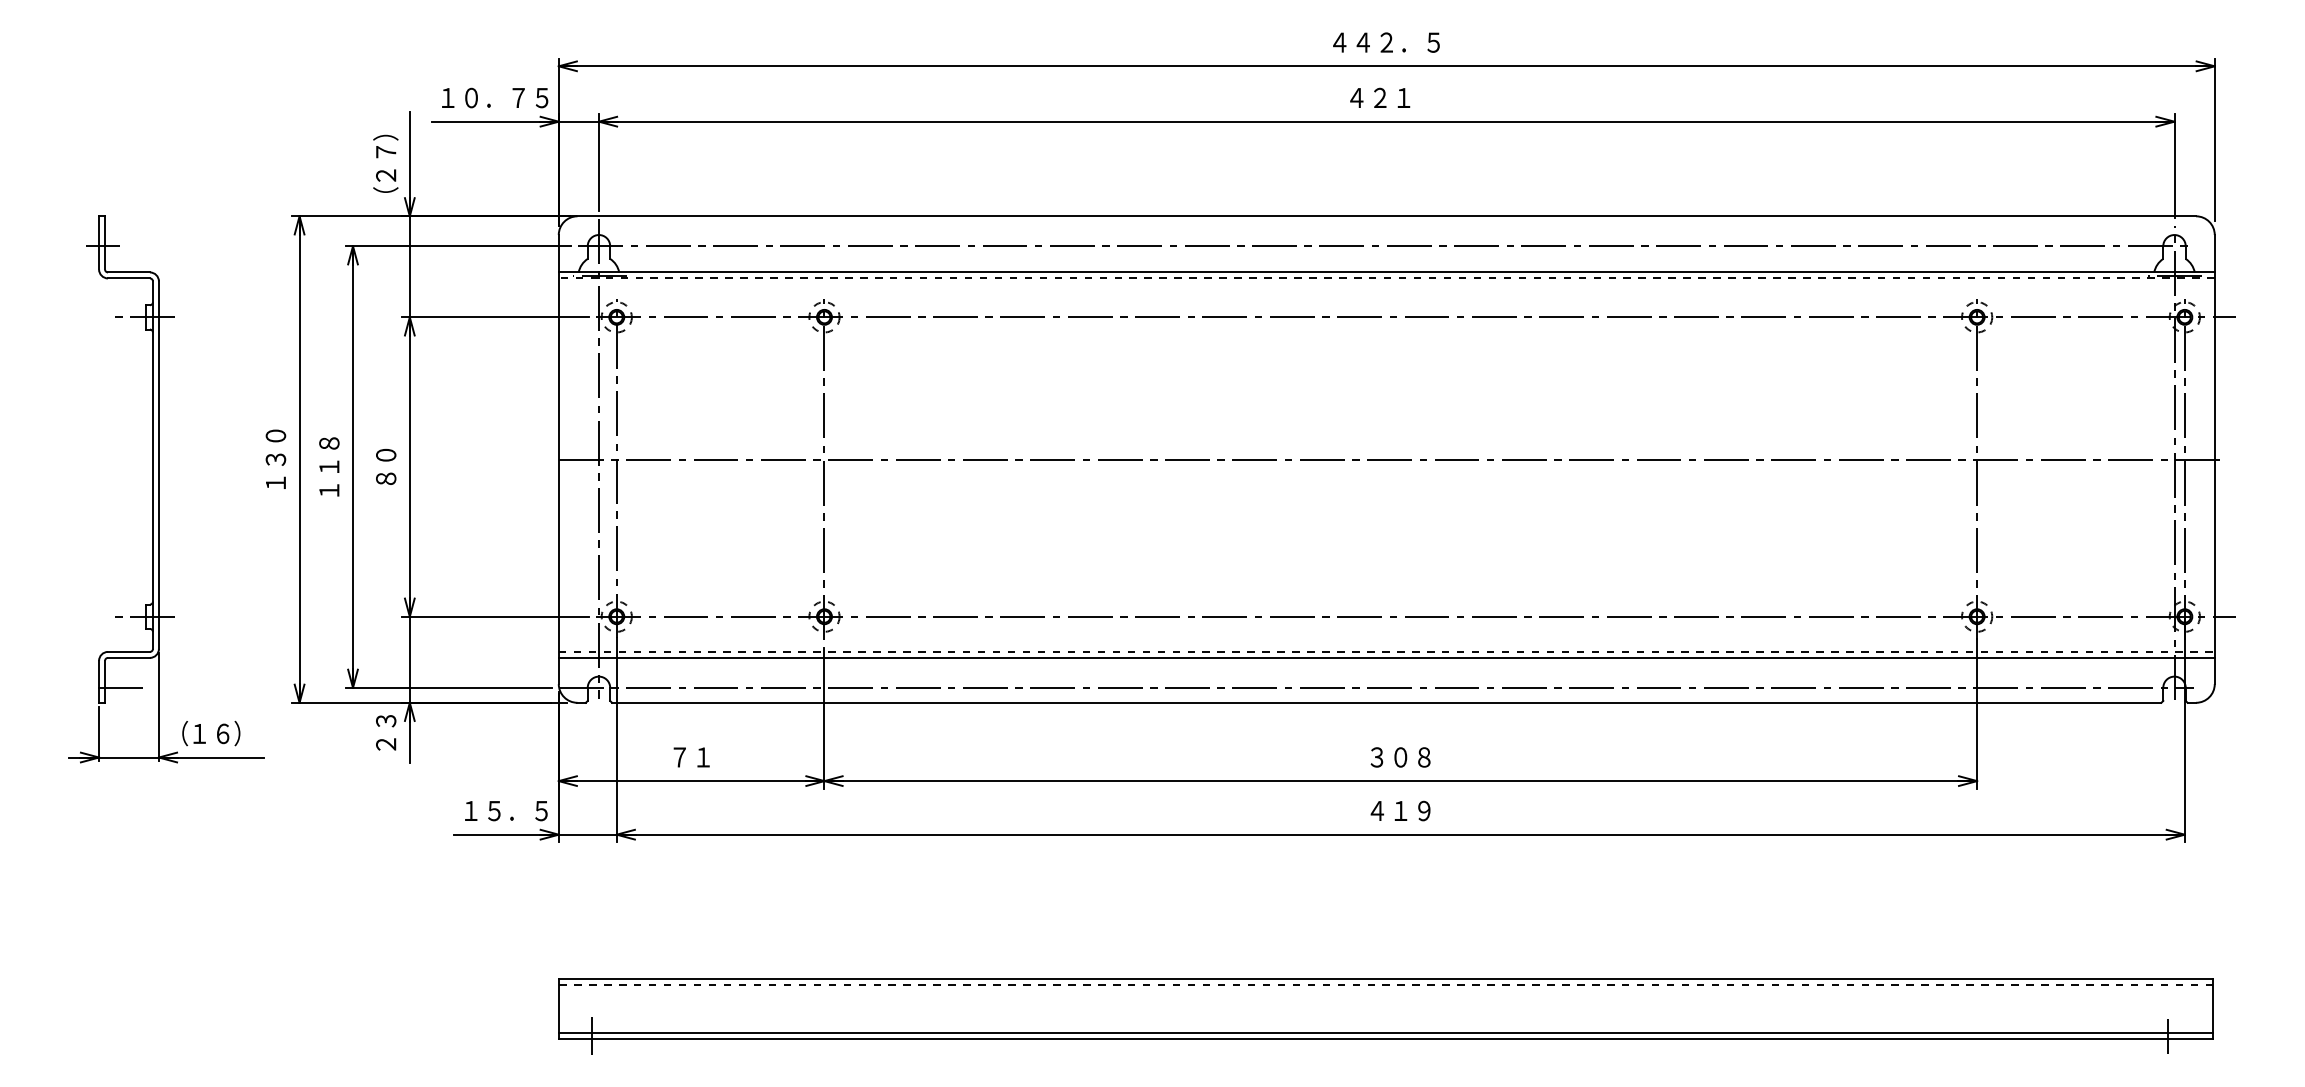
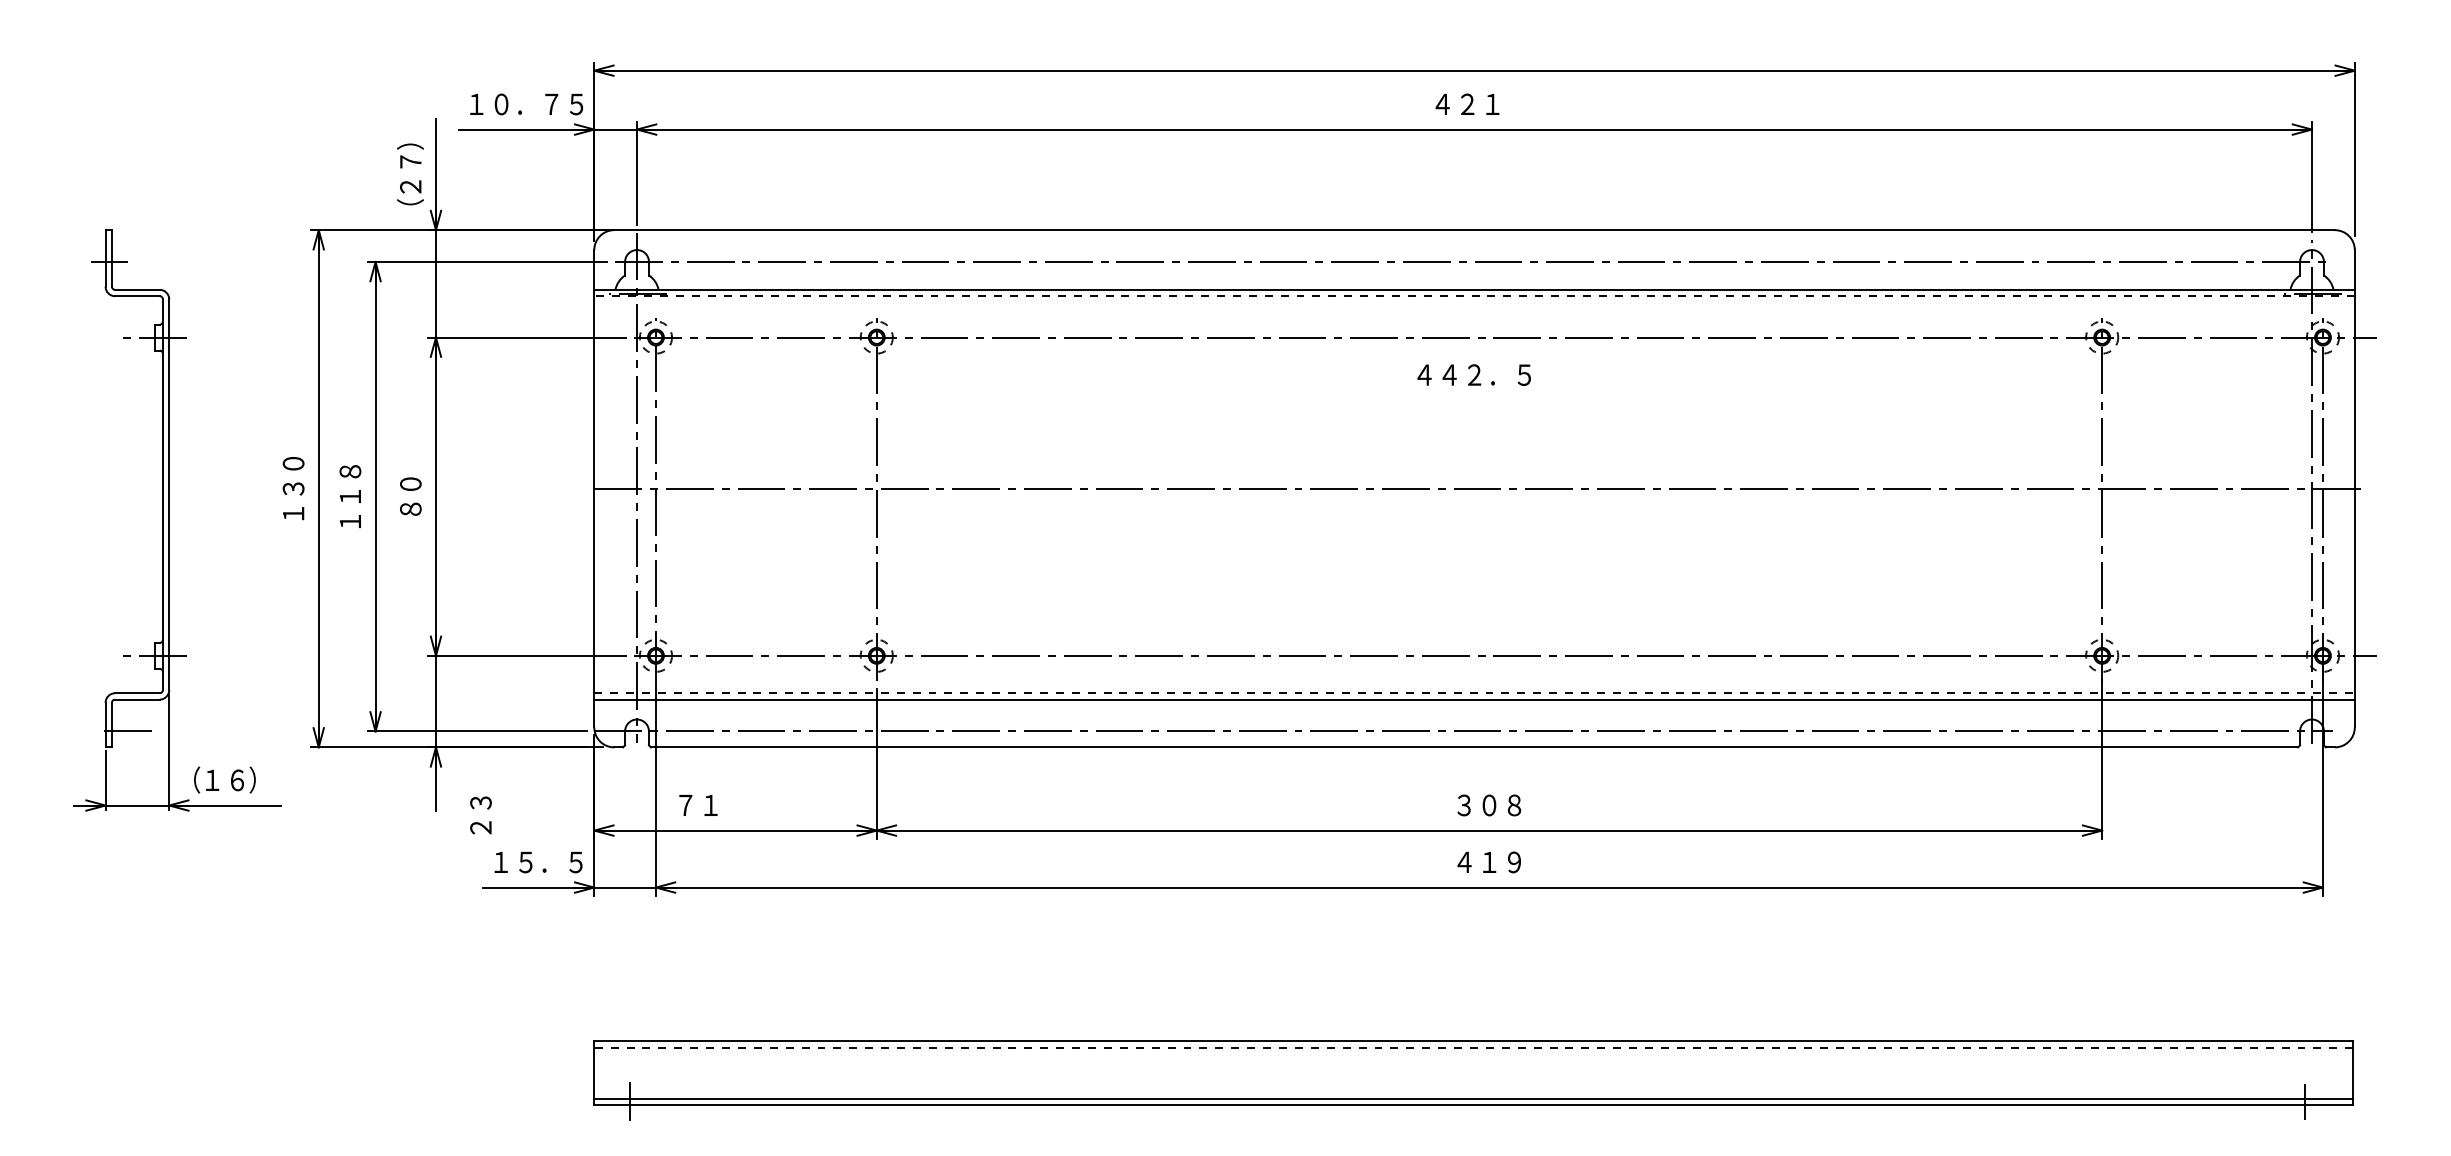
text: (1386, 42) -> (1474, 374), moved
text: (386, 732) -> (481, 815), moved
text: (691, 757) -> (698, 805), moved

